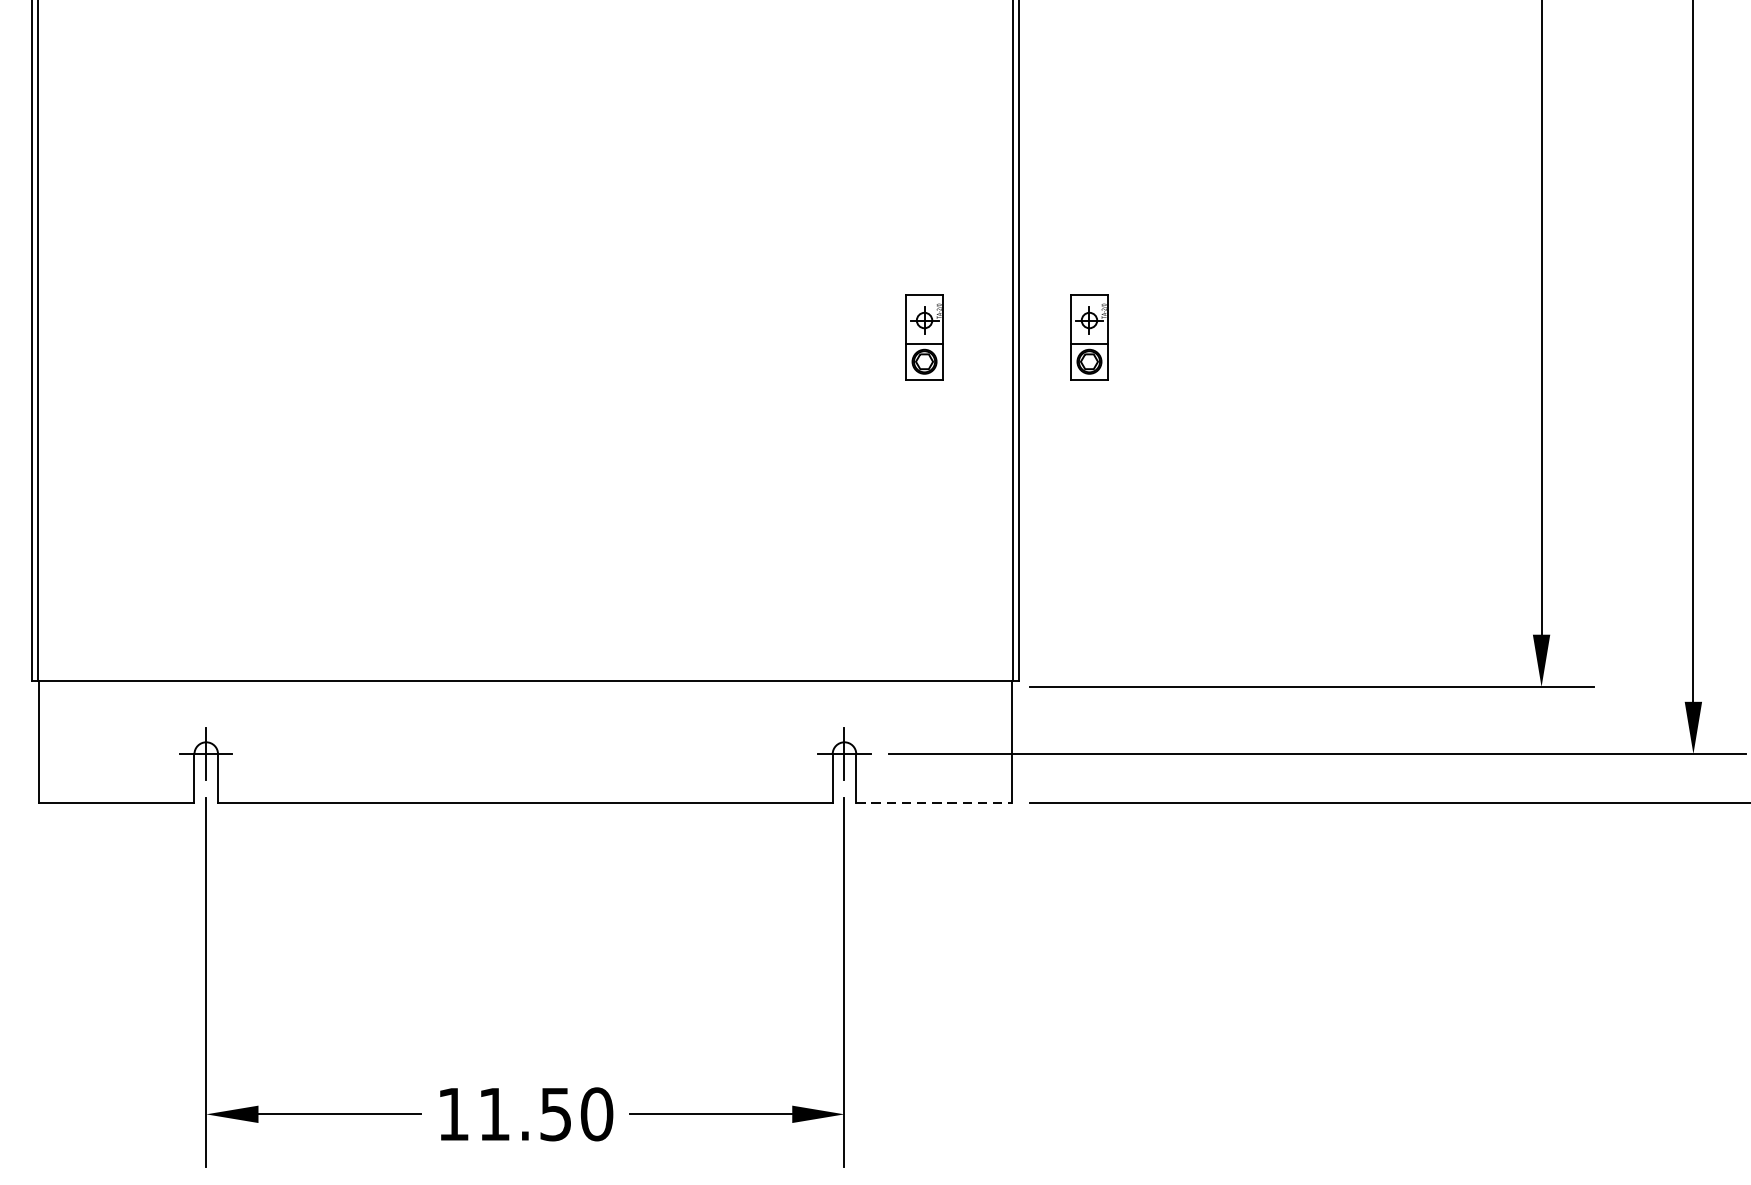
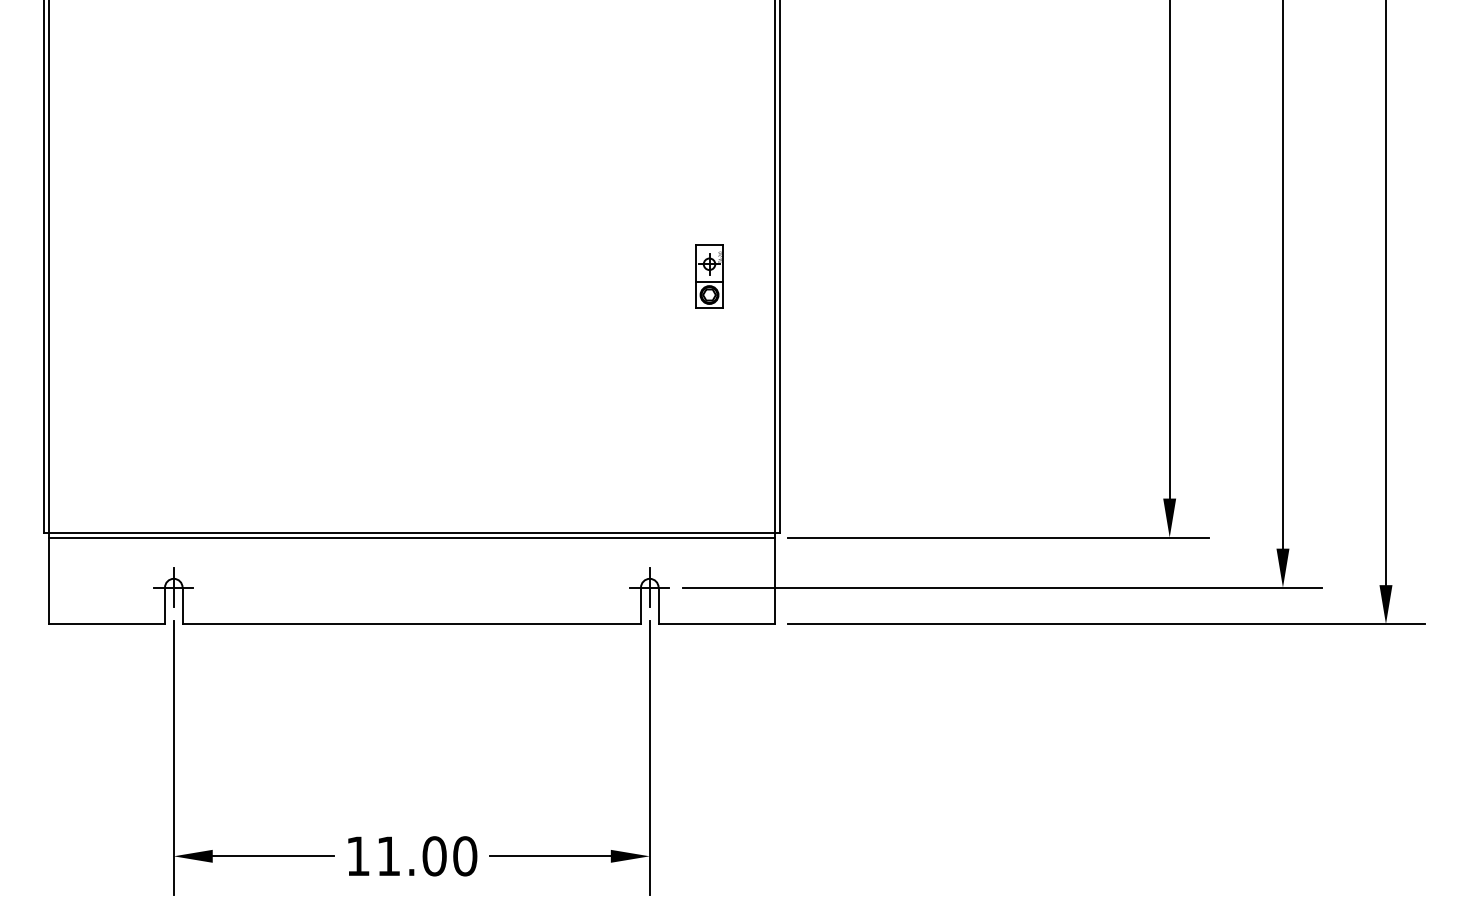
part: (1089, 336) -> (832, 276), removed
line: (524, 686) -> (411, 537), added
line: (933, 803) -> (716, 624), dashed -> solid
text: (555, 1114) -> (434, 856), 11.50 -> 11.00

